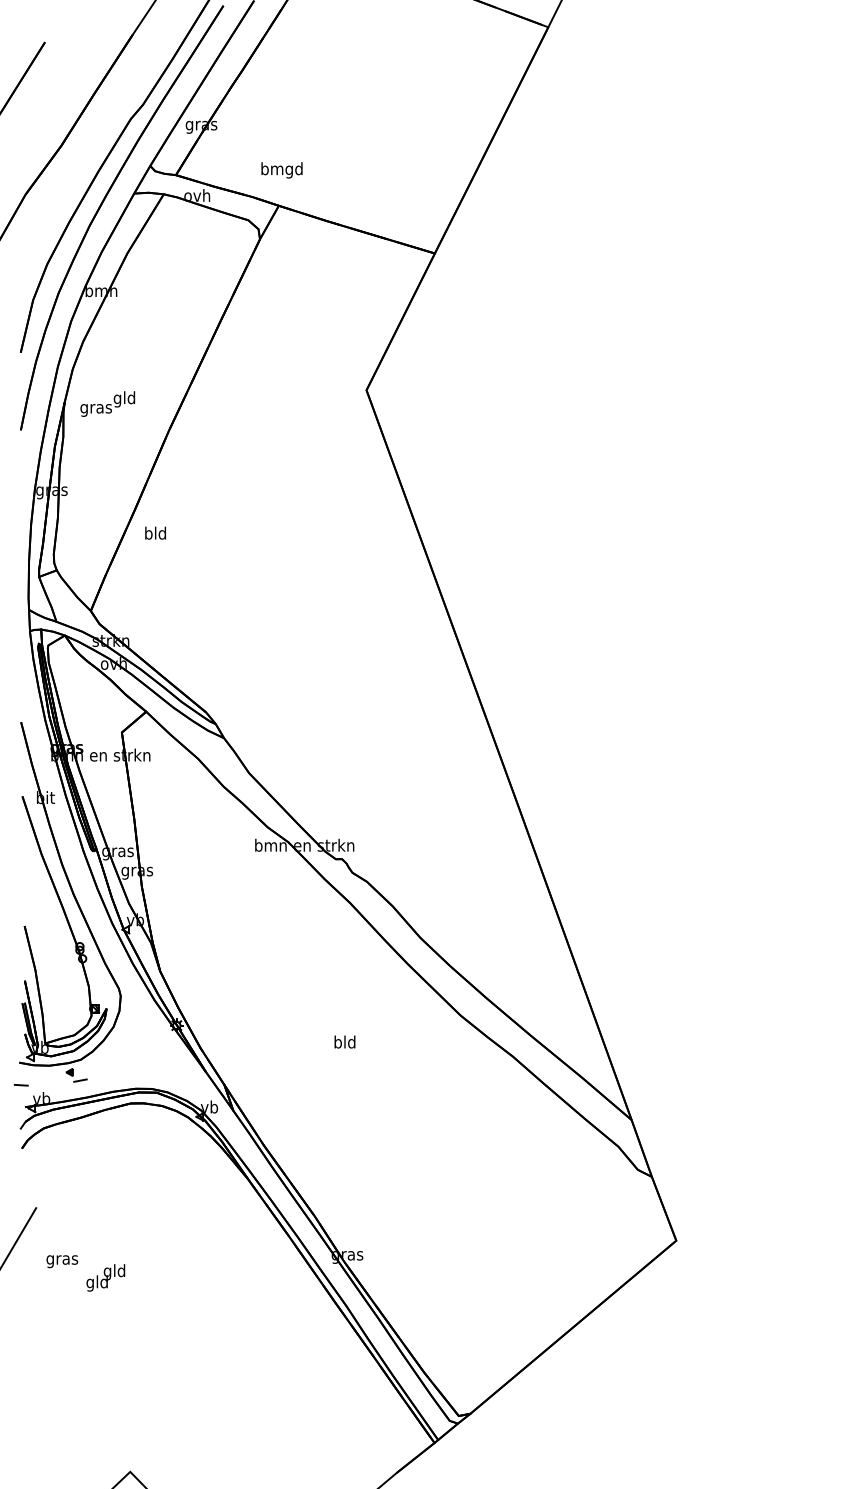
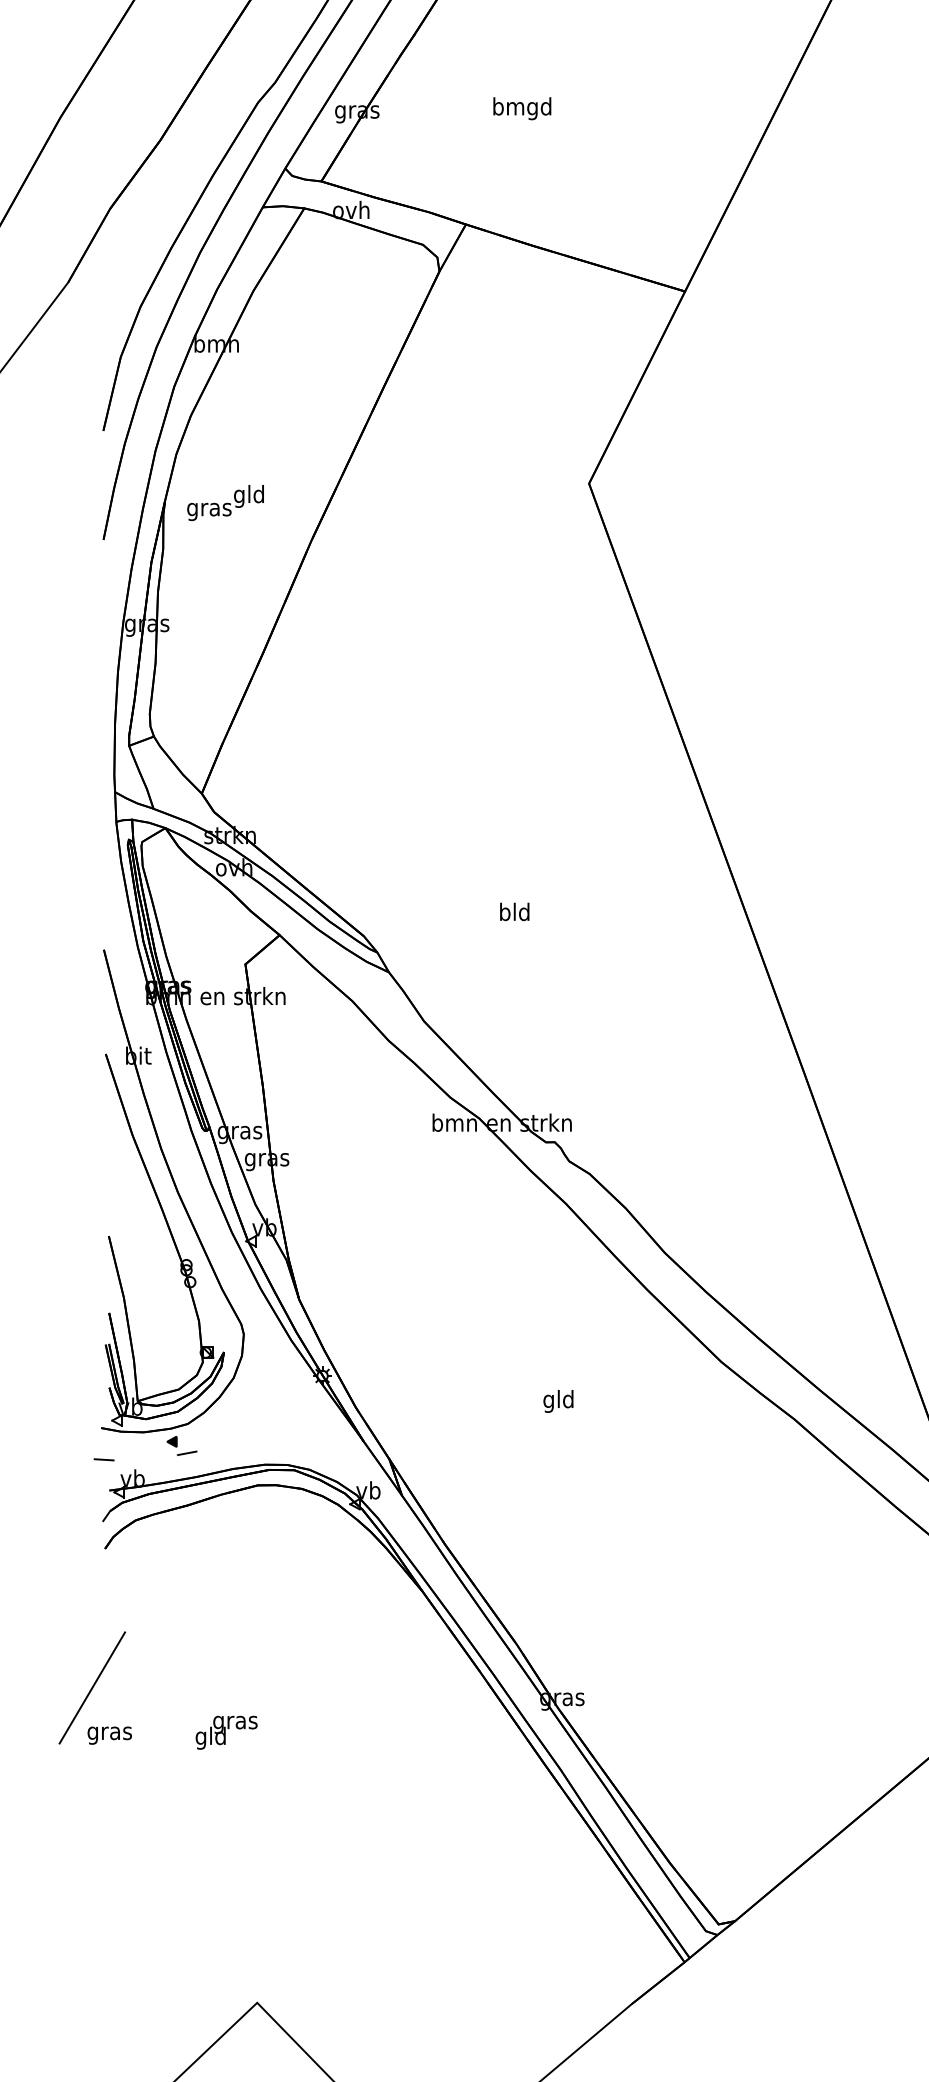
text: (281, 170) -> (521, 108), moved
text: (155, 532) -> (514, 910), moved
text: (337, 1043) -> (548, 1401), bld -> gld
text: (62, 1261) -> (110, 1735), moved
text: (114, 1272) -> (235, 1722), gld -> gras

